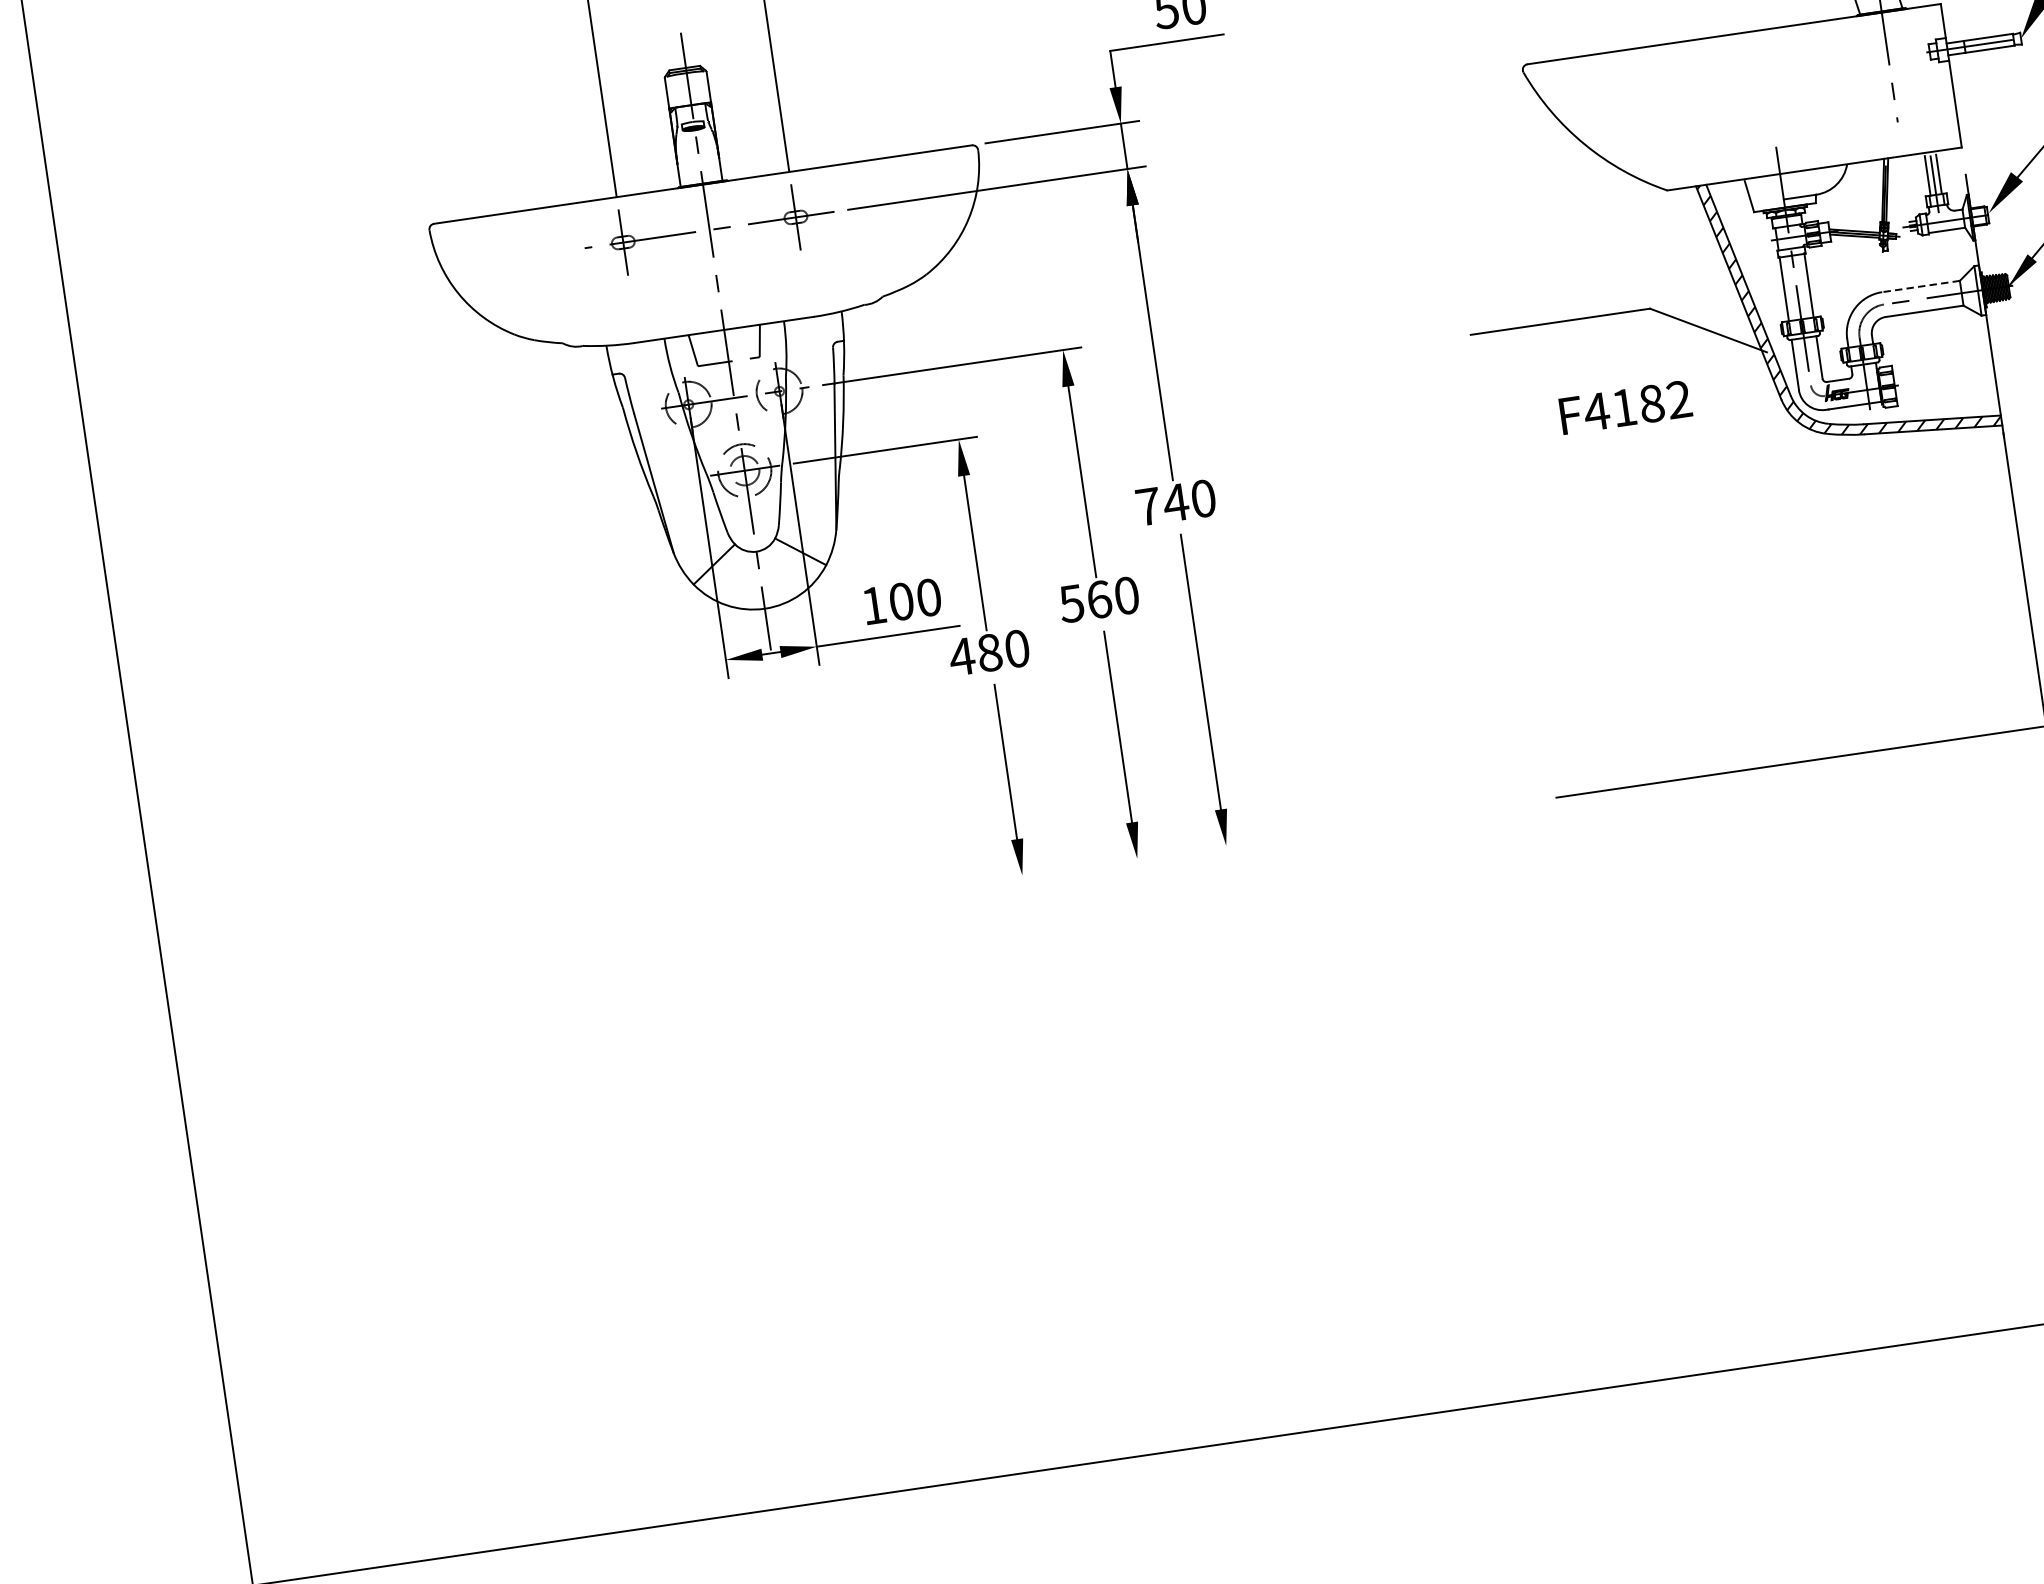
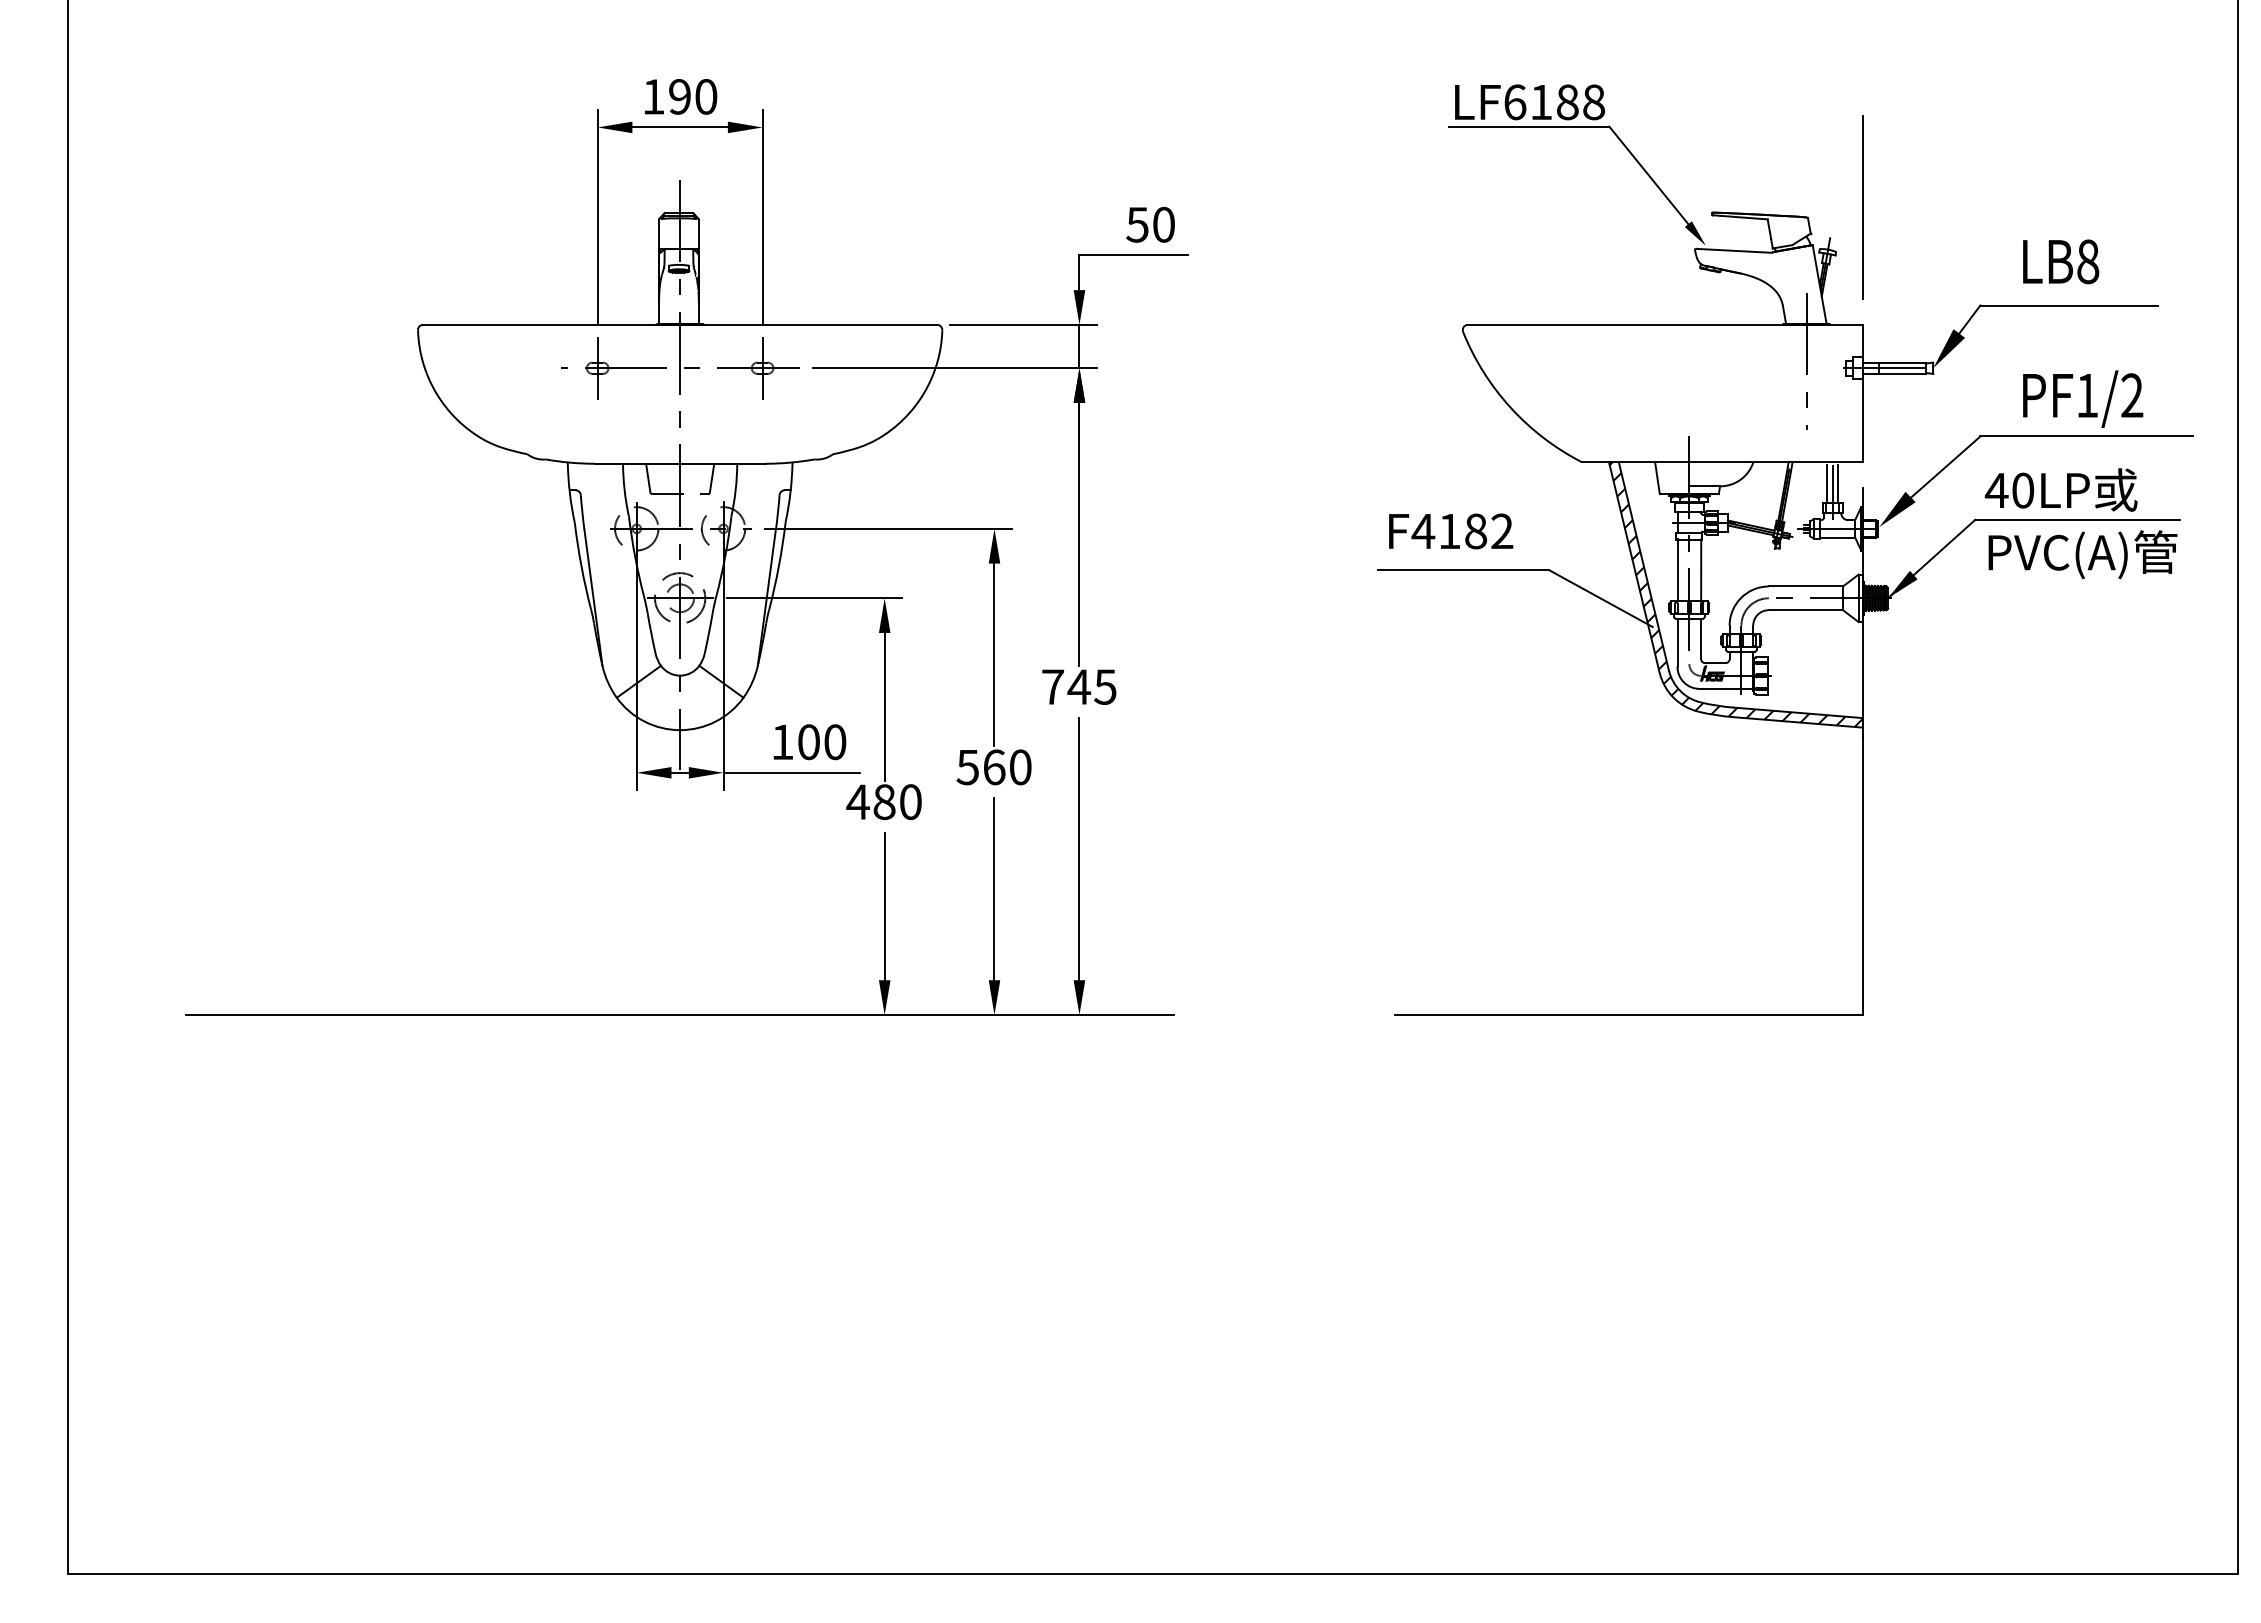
line: (1920, 286) -> (1805, 586), dashed -> solid
text: (1626, 407) -> (1451, 531), moved
text: (1203, 498) -> (1105, 686), 740 -> 745
line: (808, 906) -> (680, 1014), added

